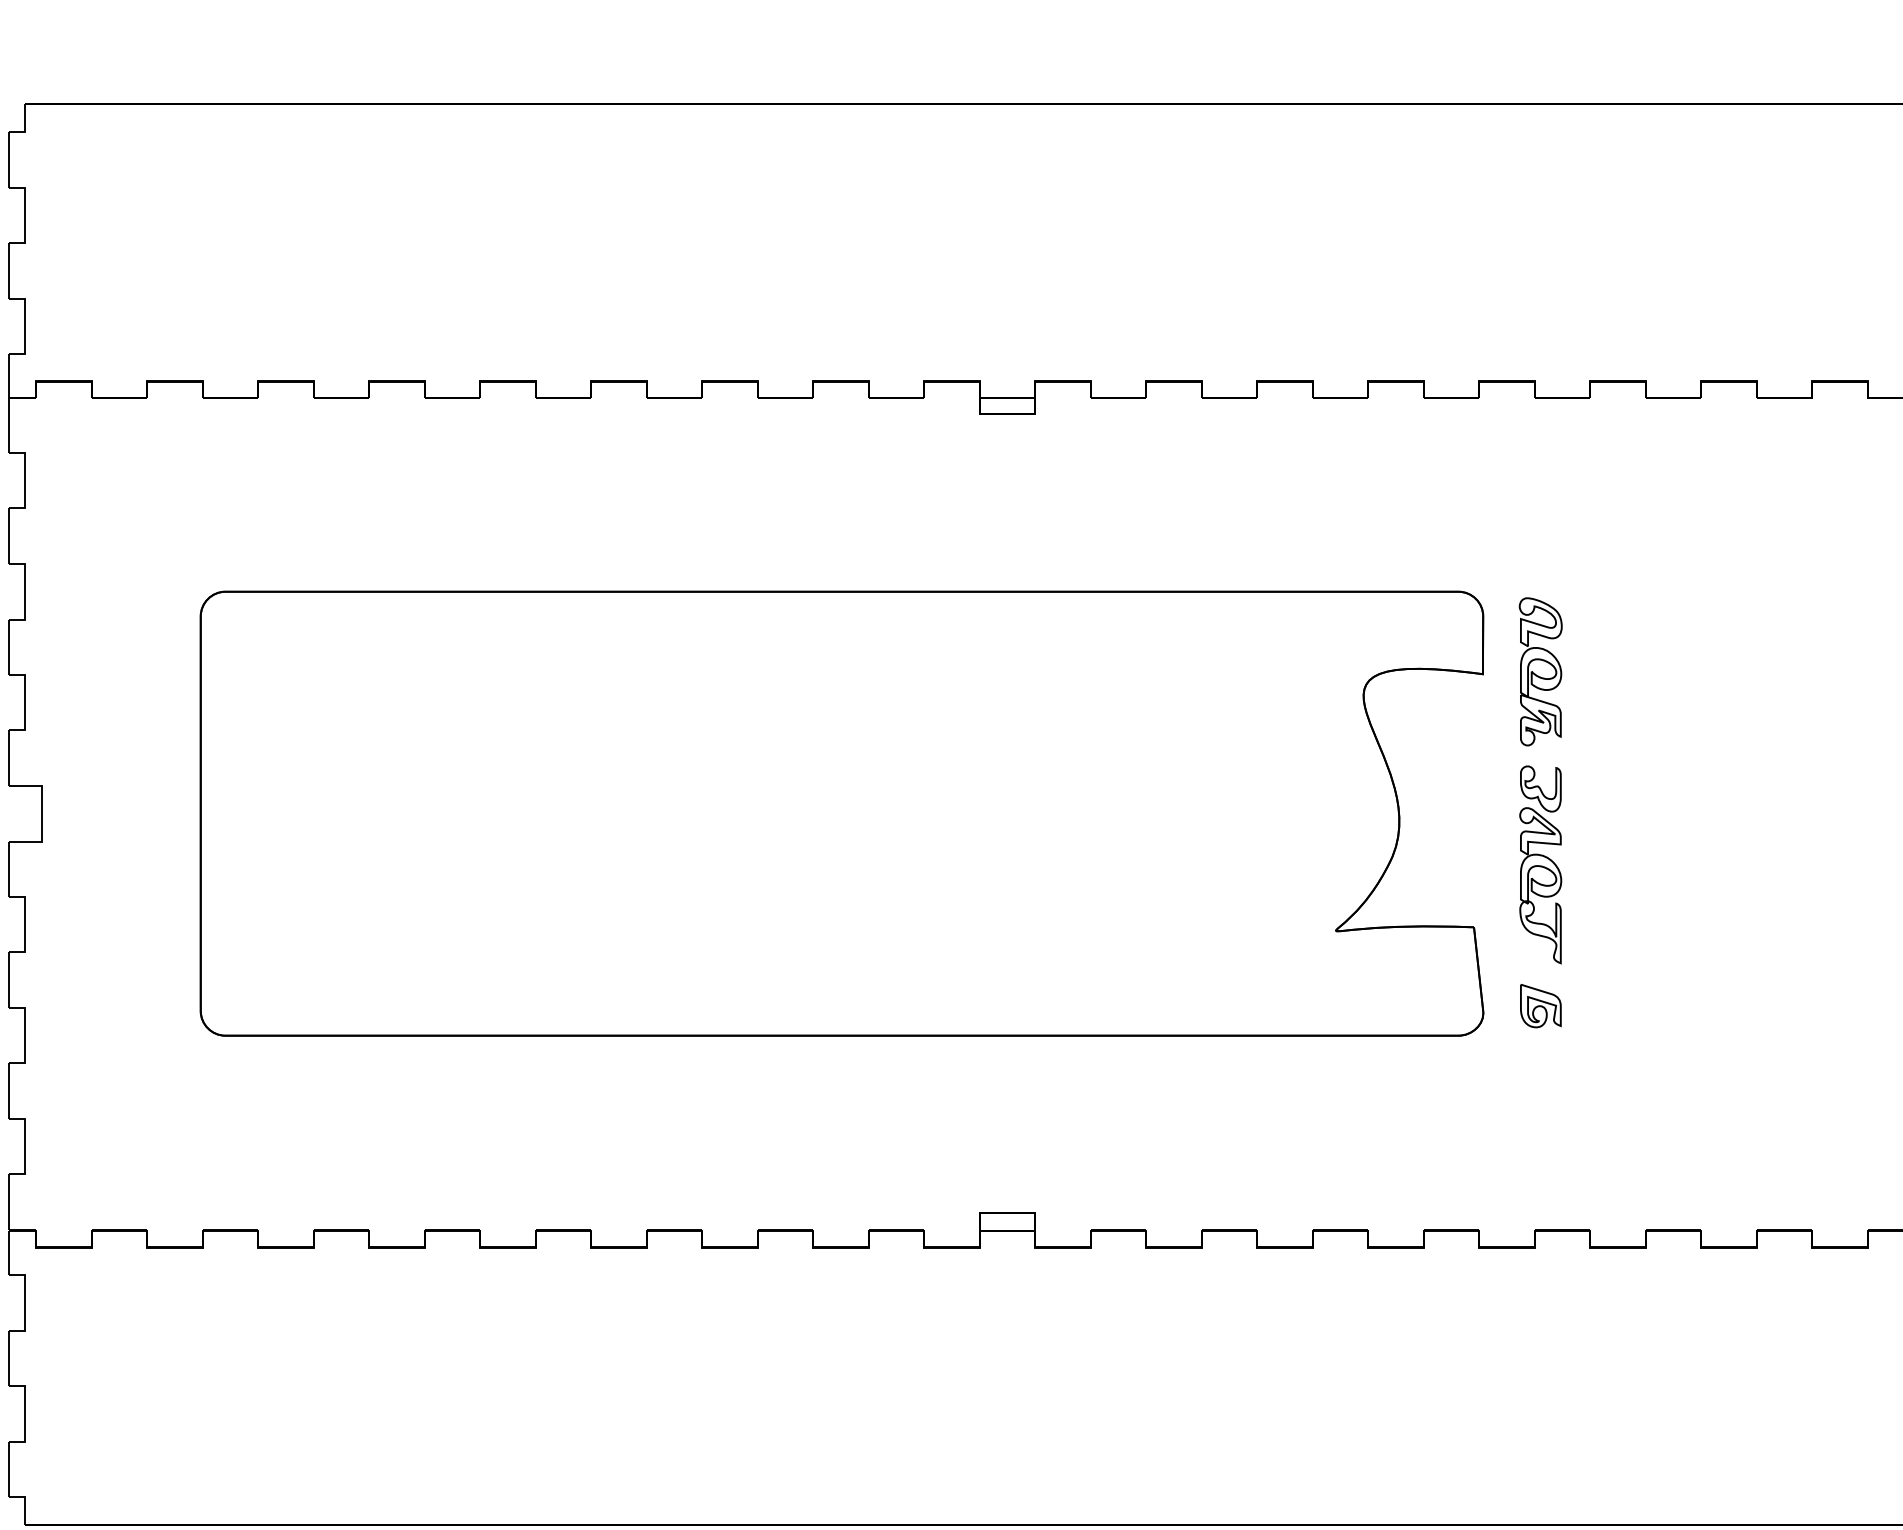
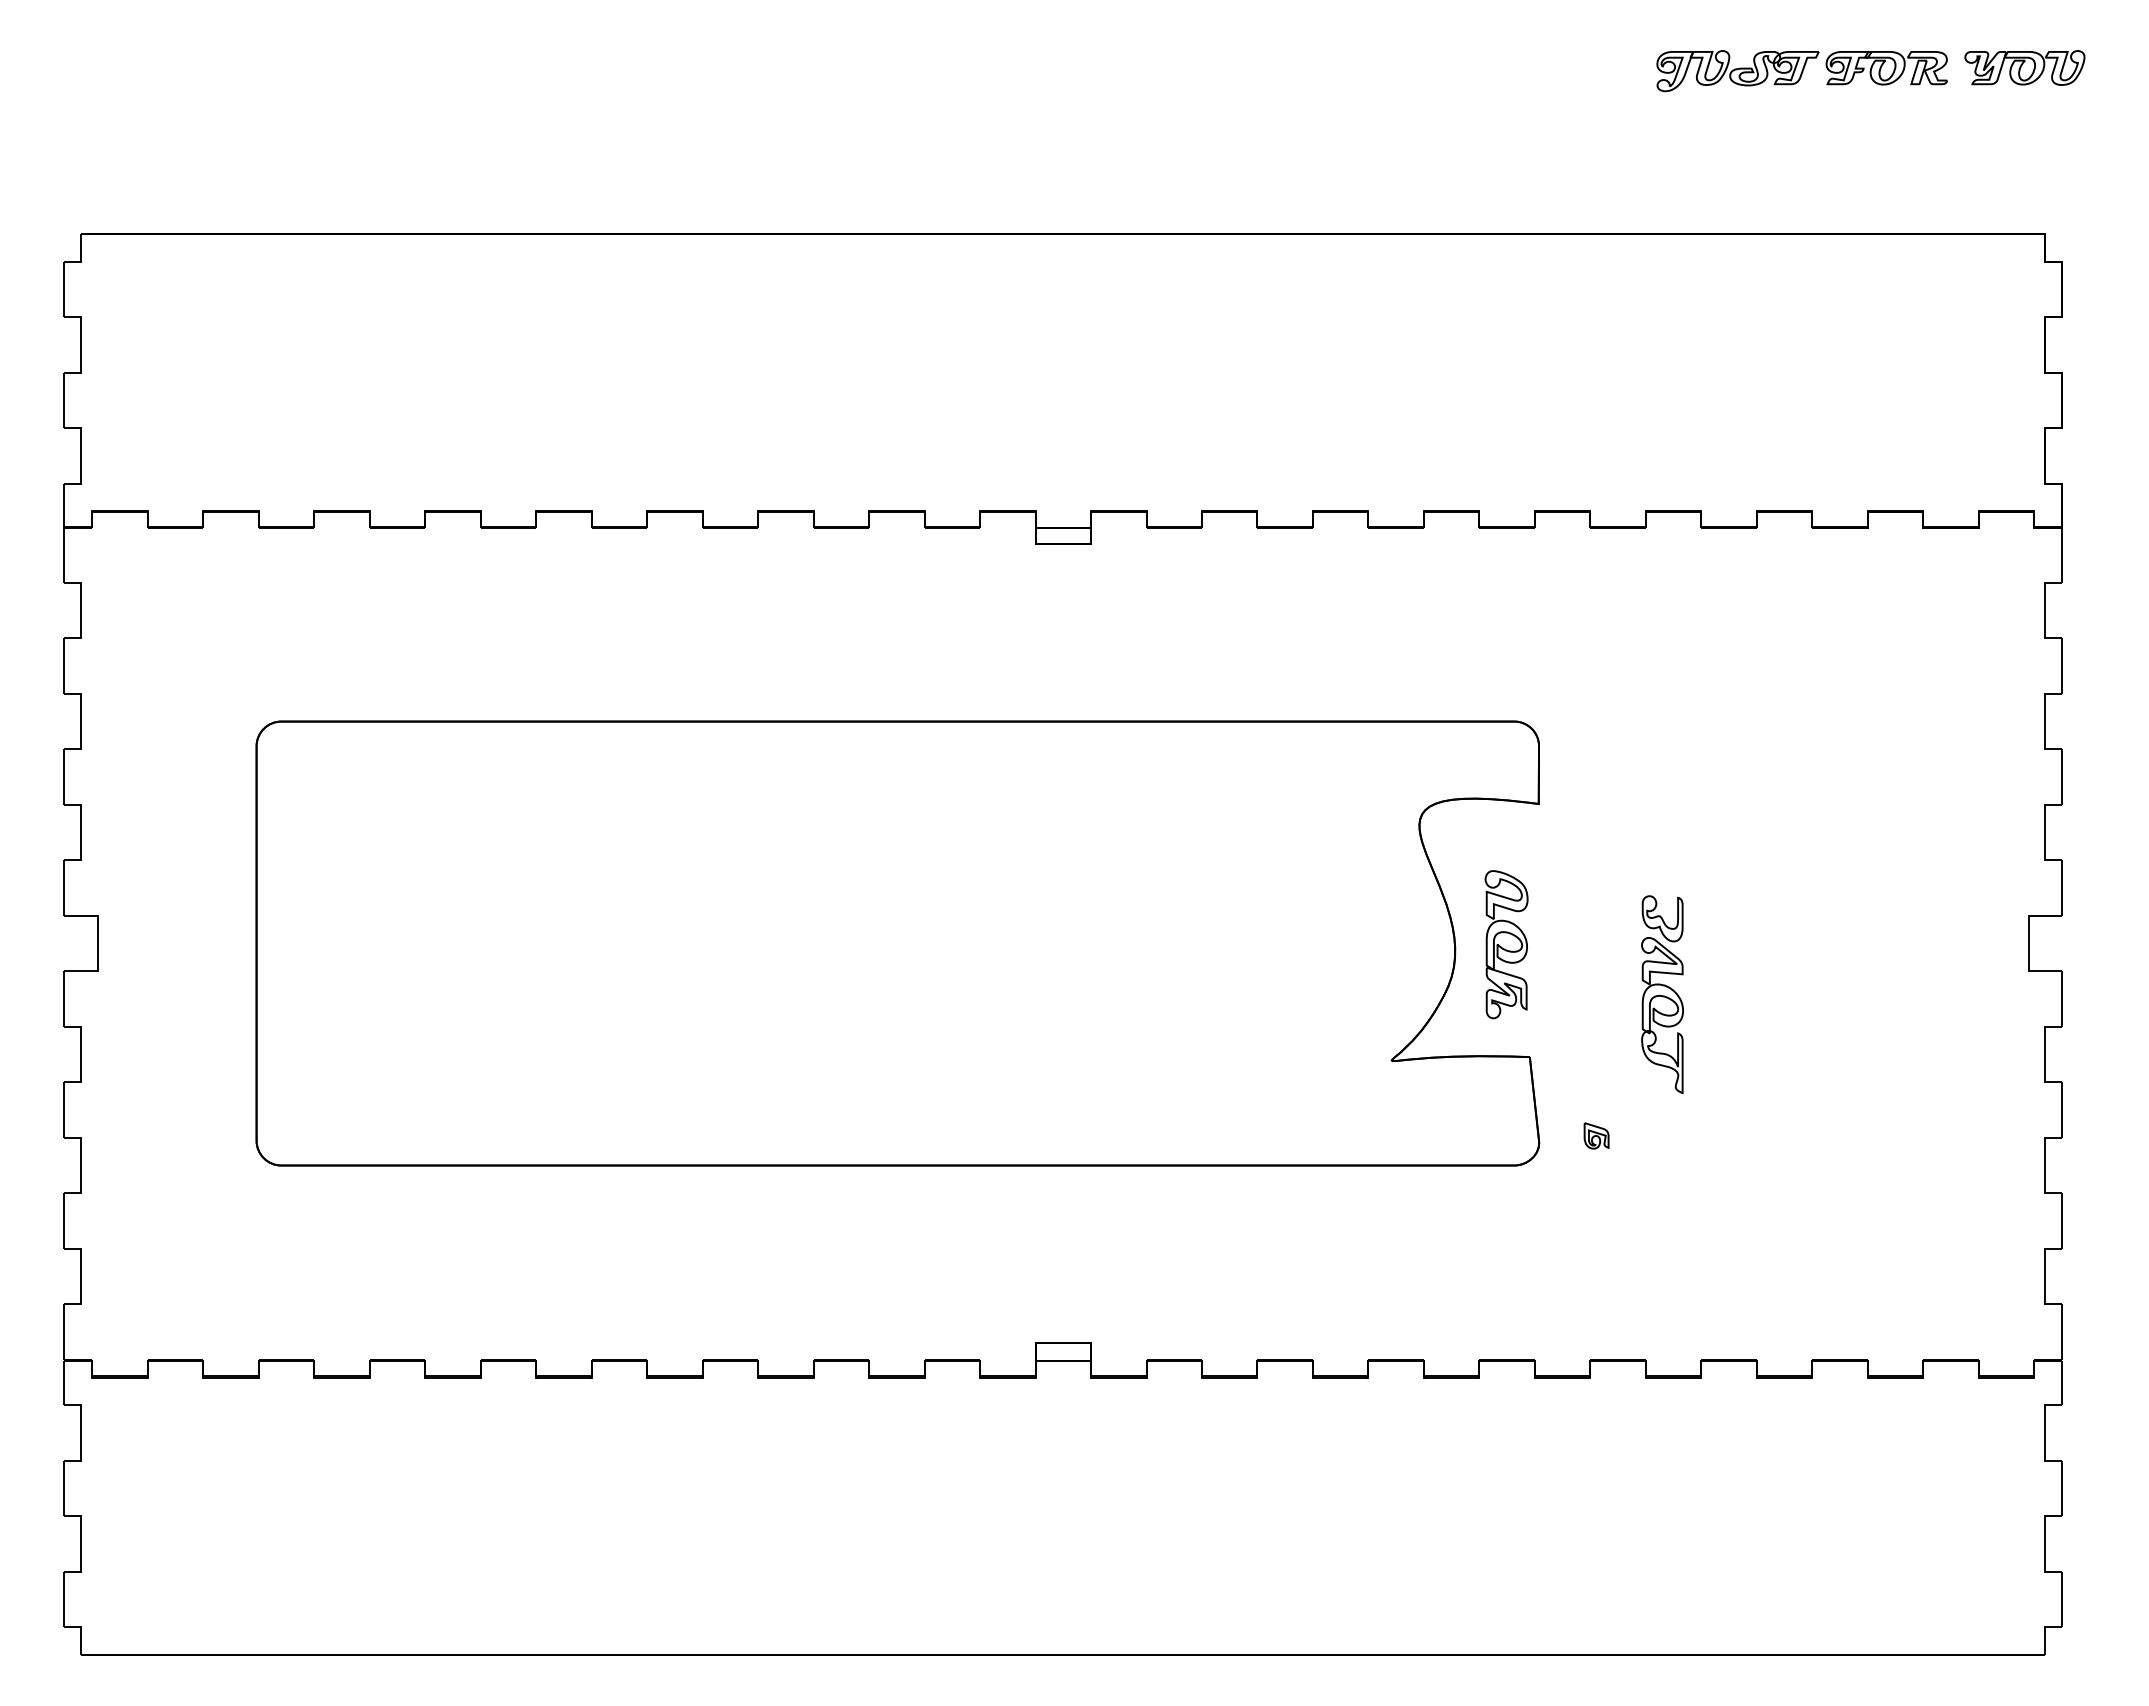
part: (1540, 671) -> (1506, 944), moved
part: (1540, 864) -> (1662, 994), moved
part: (1540, 1005) -> (1596, 1135), size x0.6

